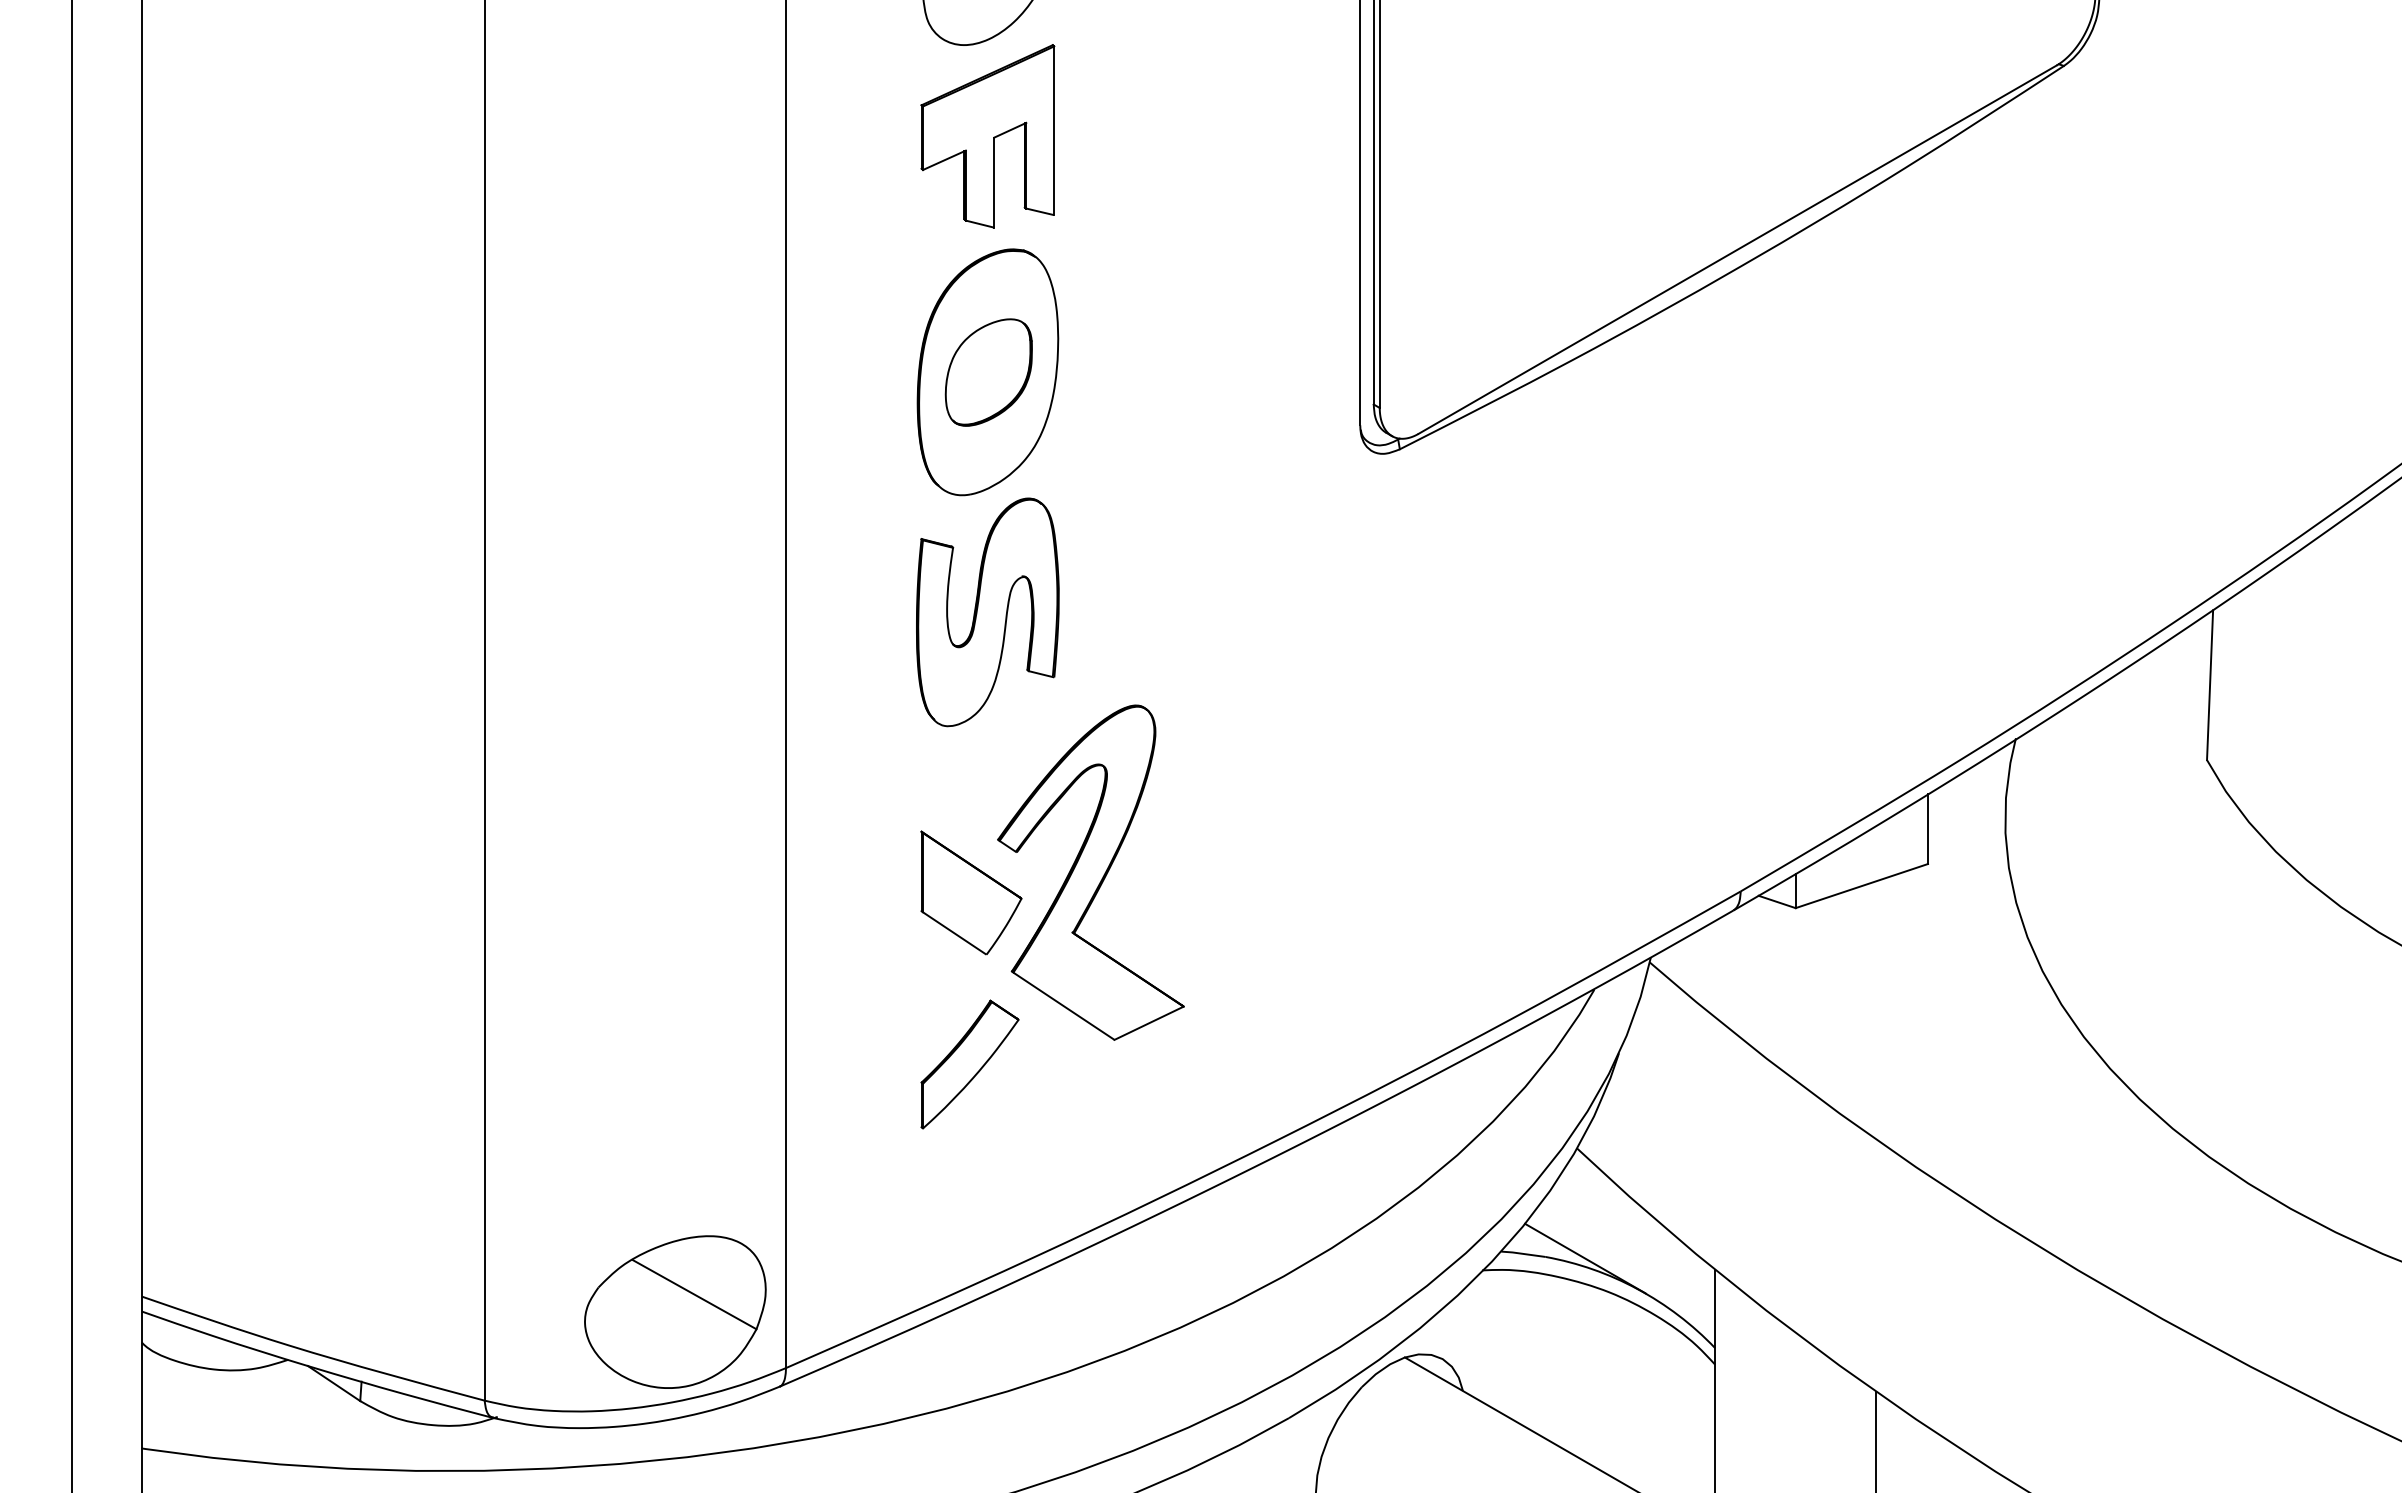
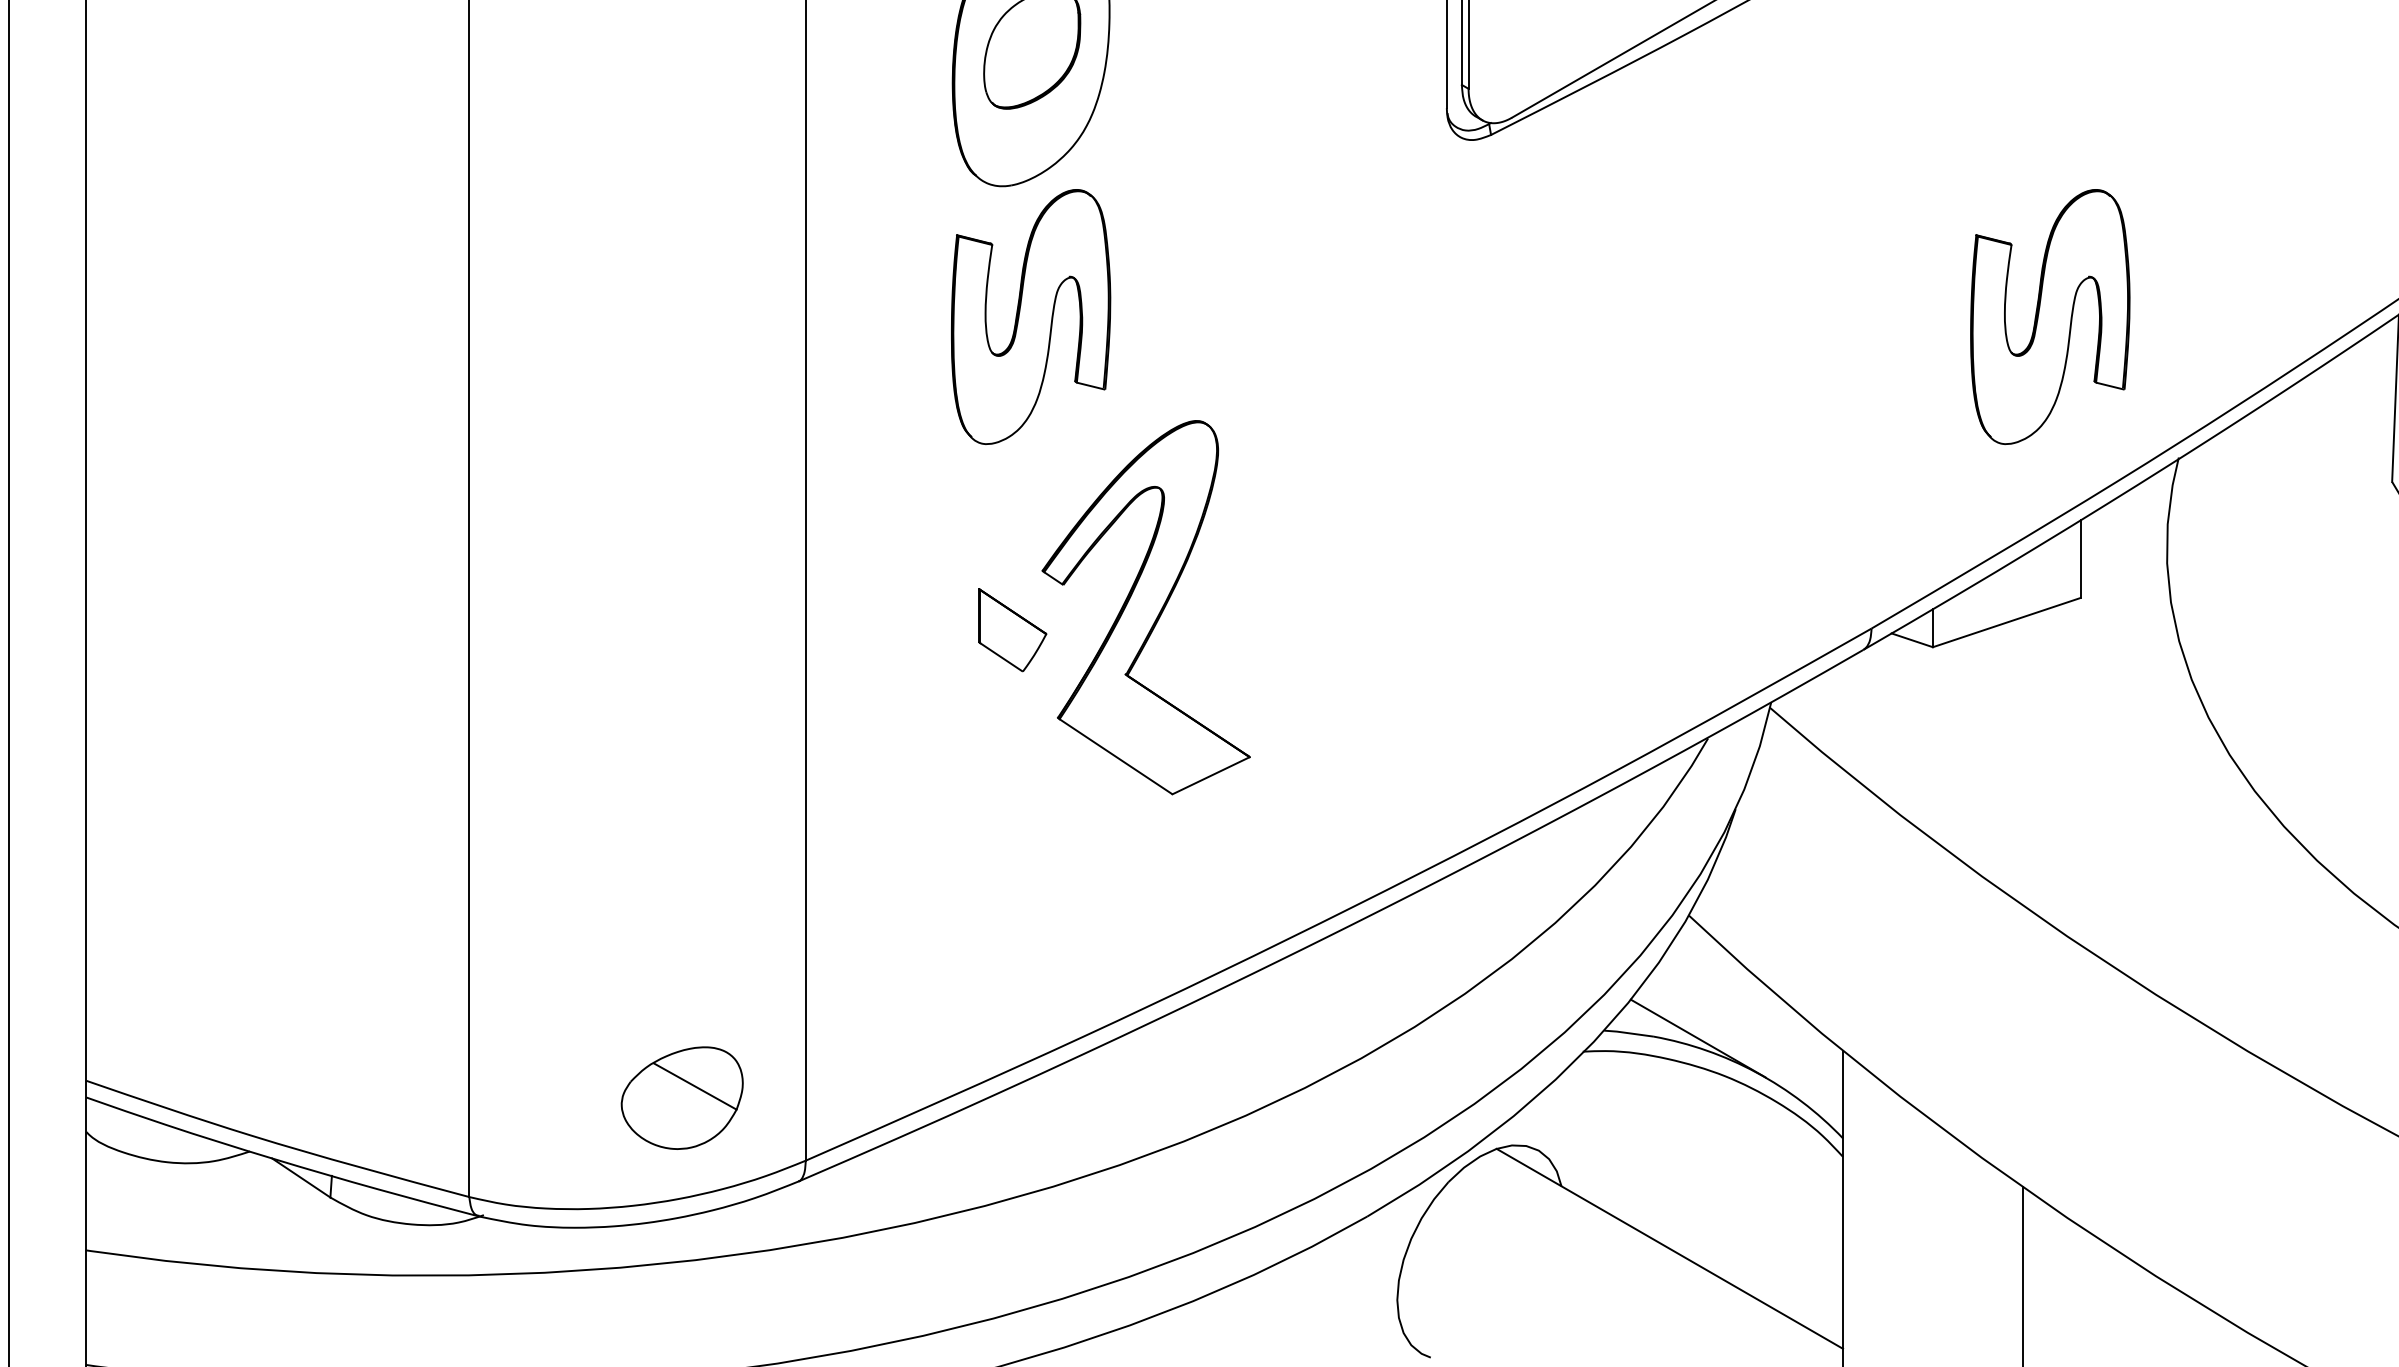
part: (1900, 612) -> (2049, 317), added
part: (971, 892) -> (1012, 629), size x0.6
part: (969, 1064) -> (1010, 821), removed
part: (675, 1311) -> (682, 1097), size x0.6

